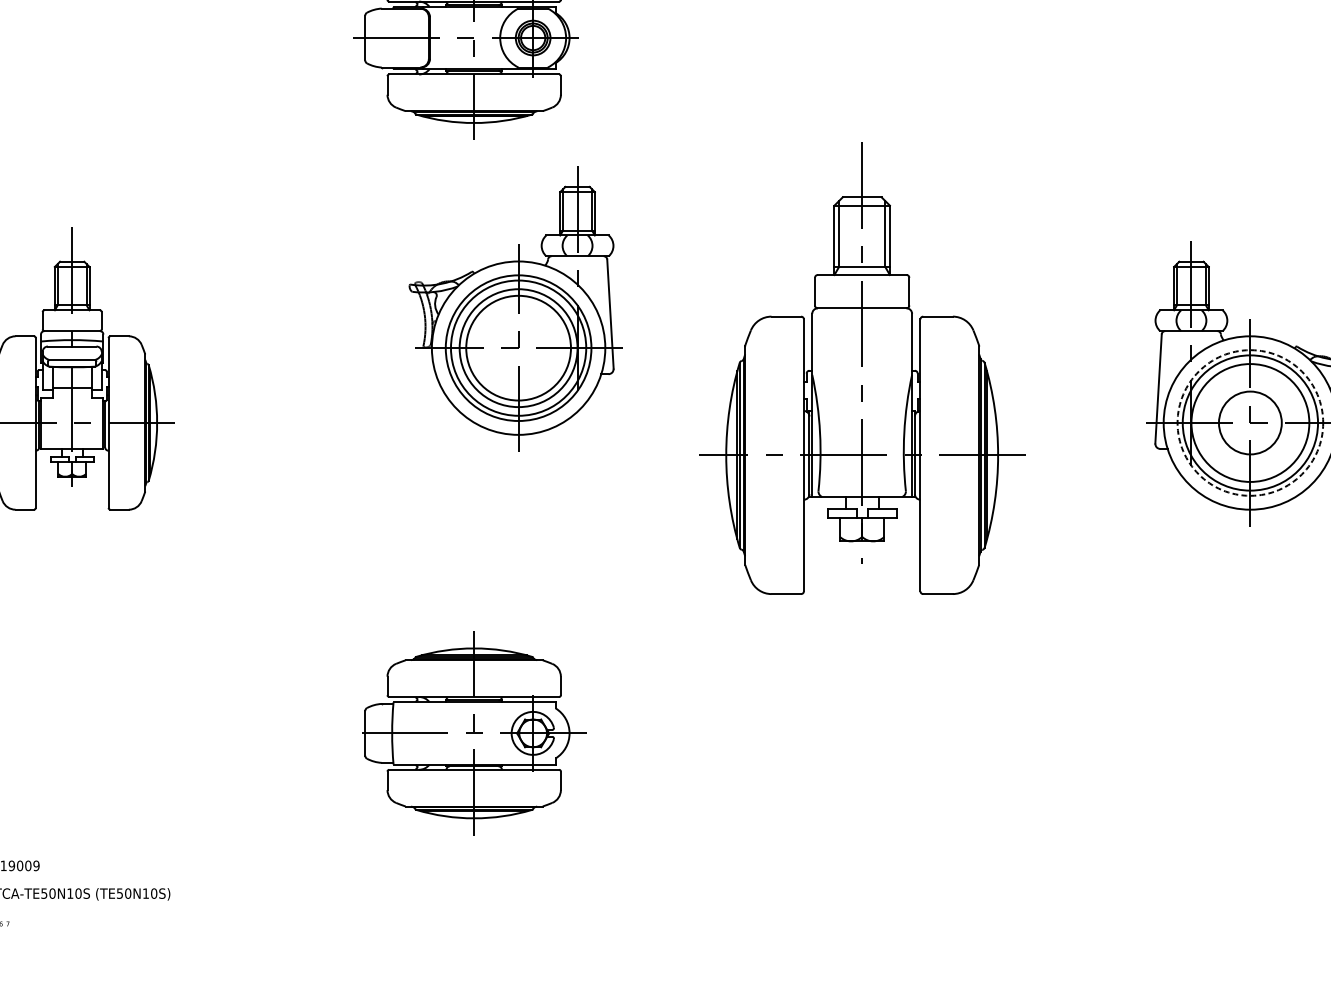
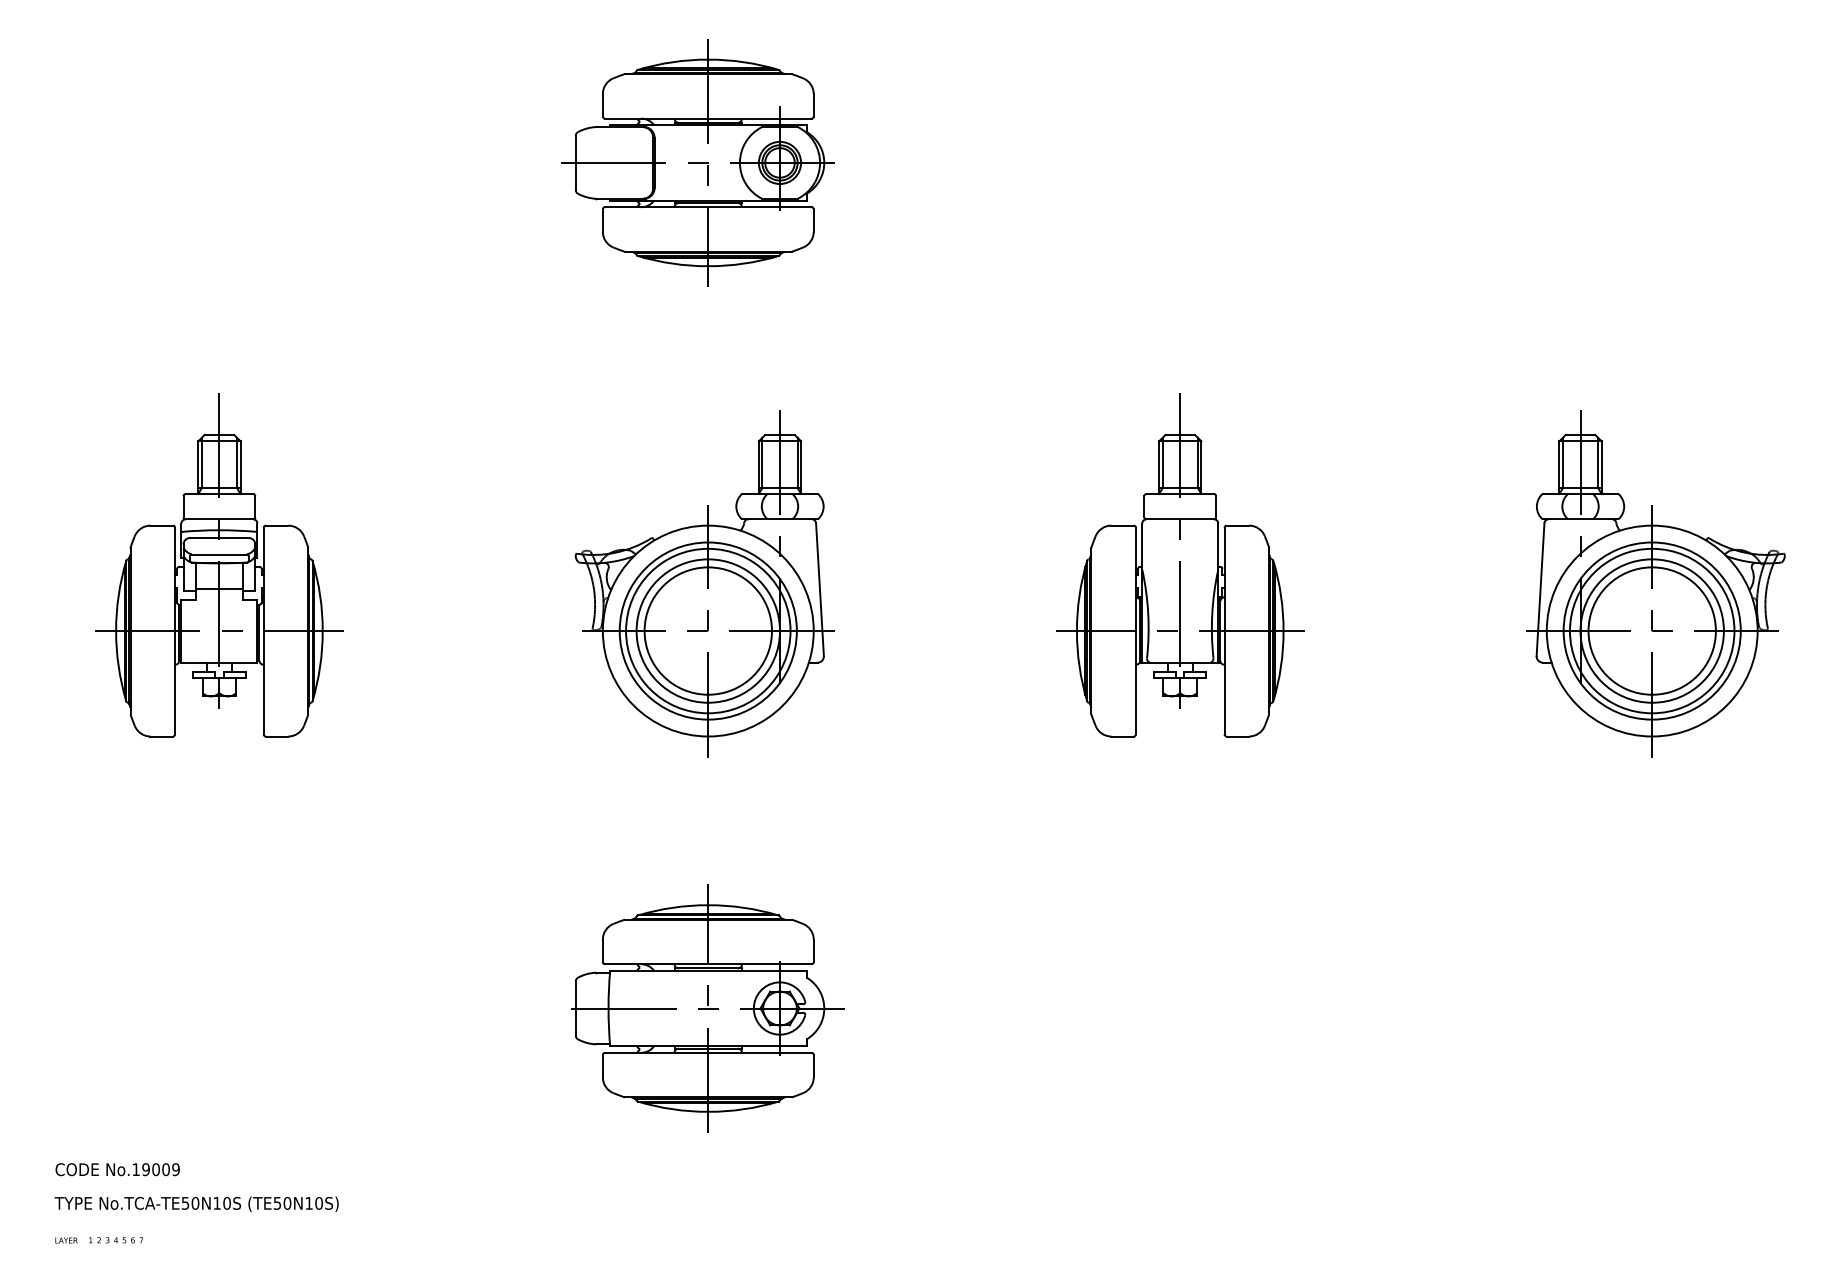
part: (515, 309) -> (704, 583), moved
part: (862, 369) -> (1180, 565), size x0.62
circle: (1249, 422) -> (1651, 630), dashed -> solid
circle: (1249, 422) -> (1651, 630), size x1.67

